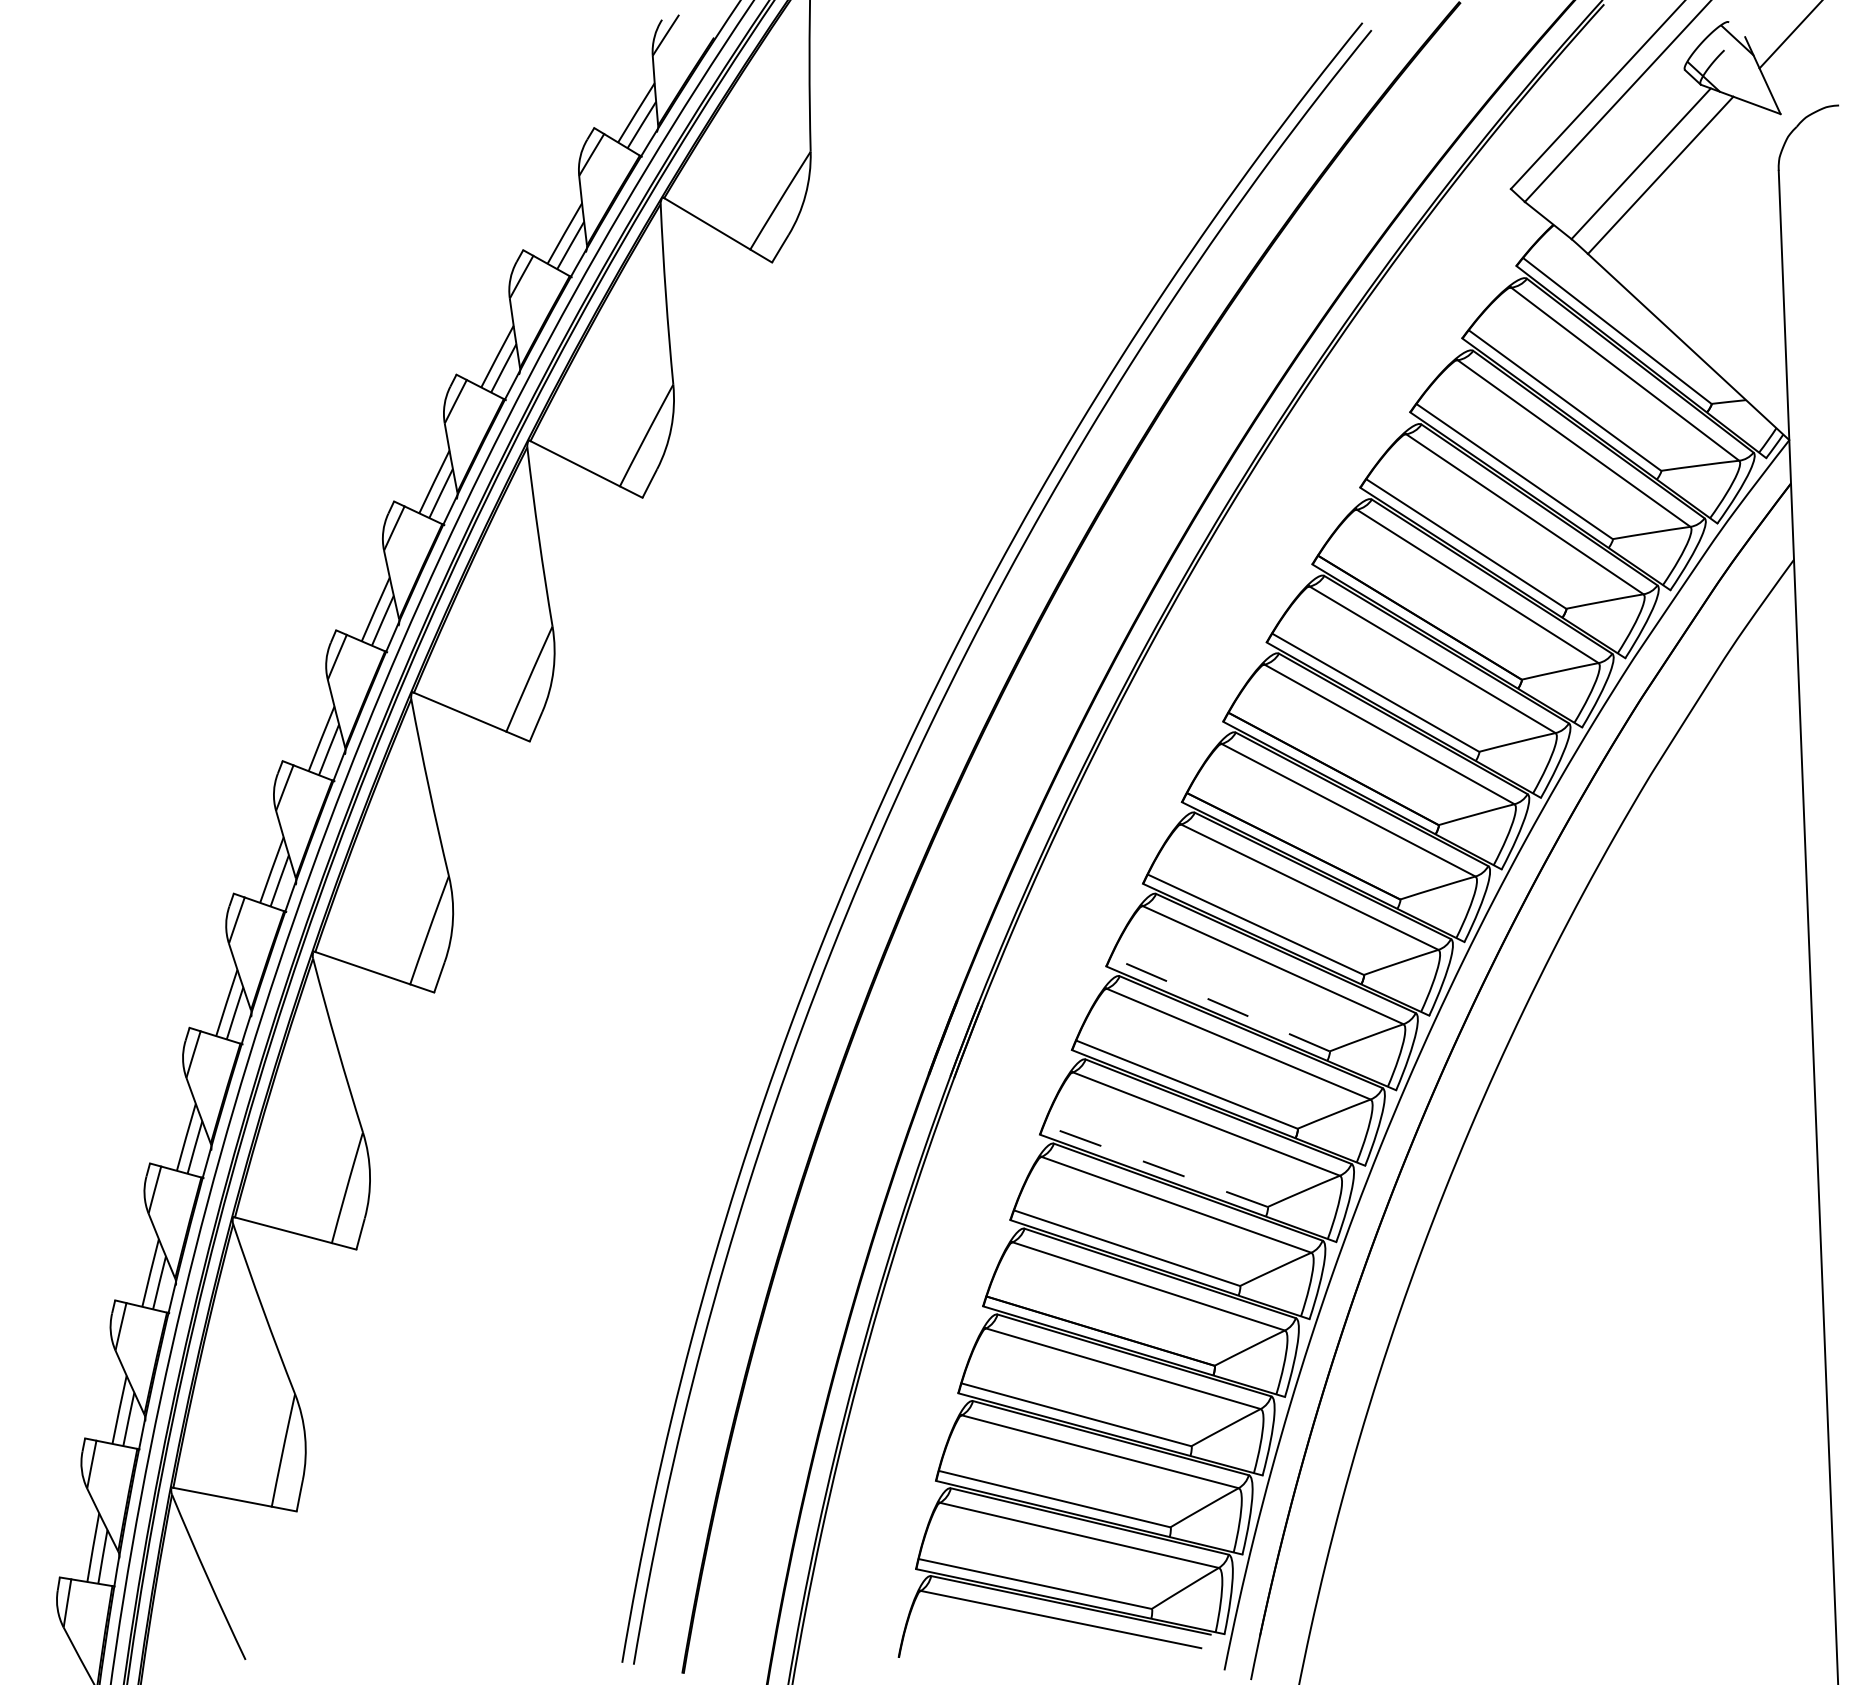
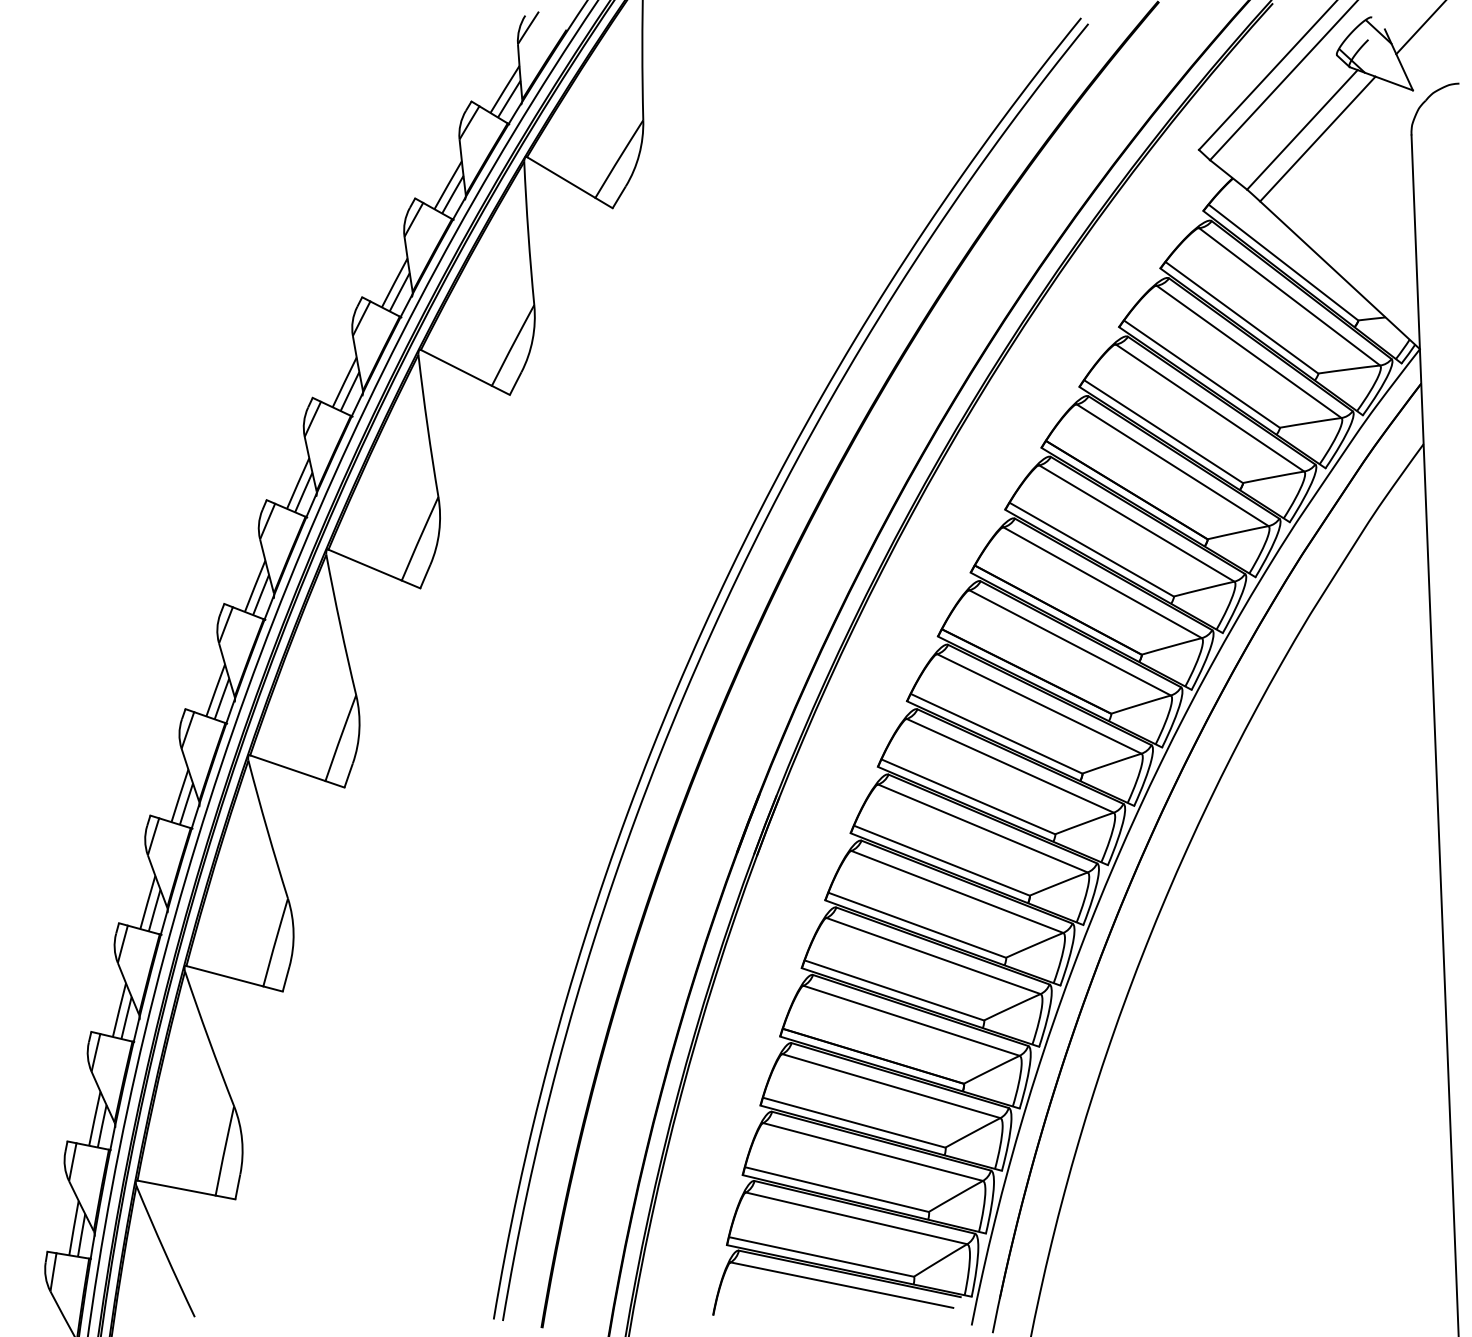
line: (1220, 1003) -> (968, 796), dashed -> solid
line: (1156, 1166) -> (917, 925), dashed -> solid

